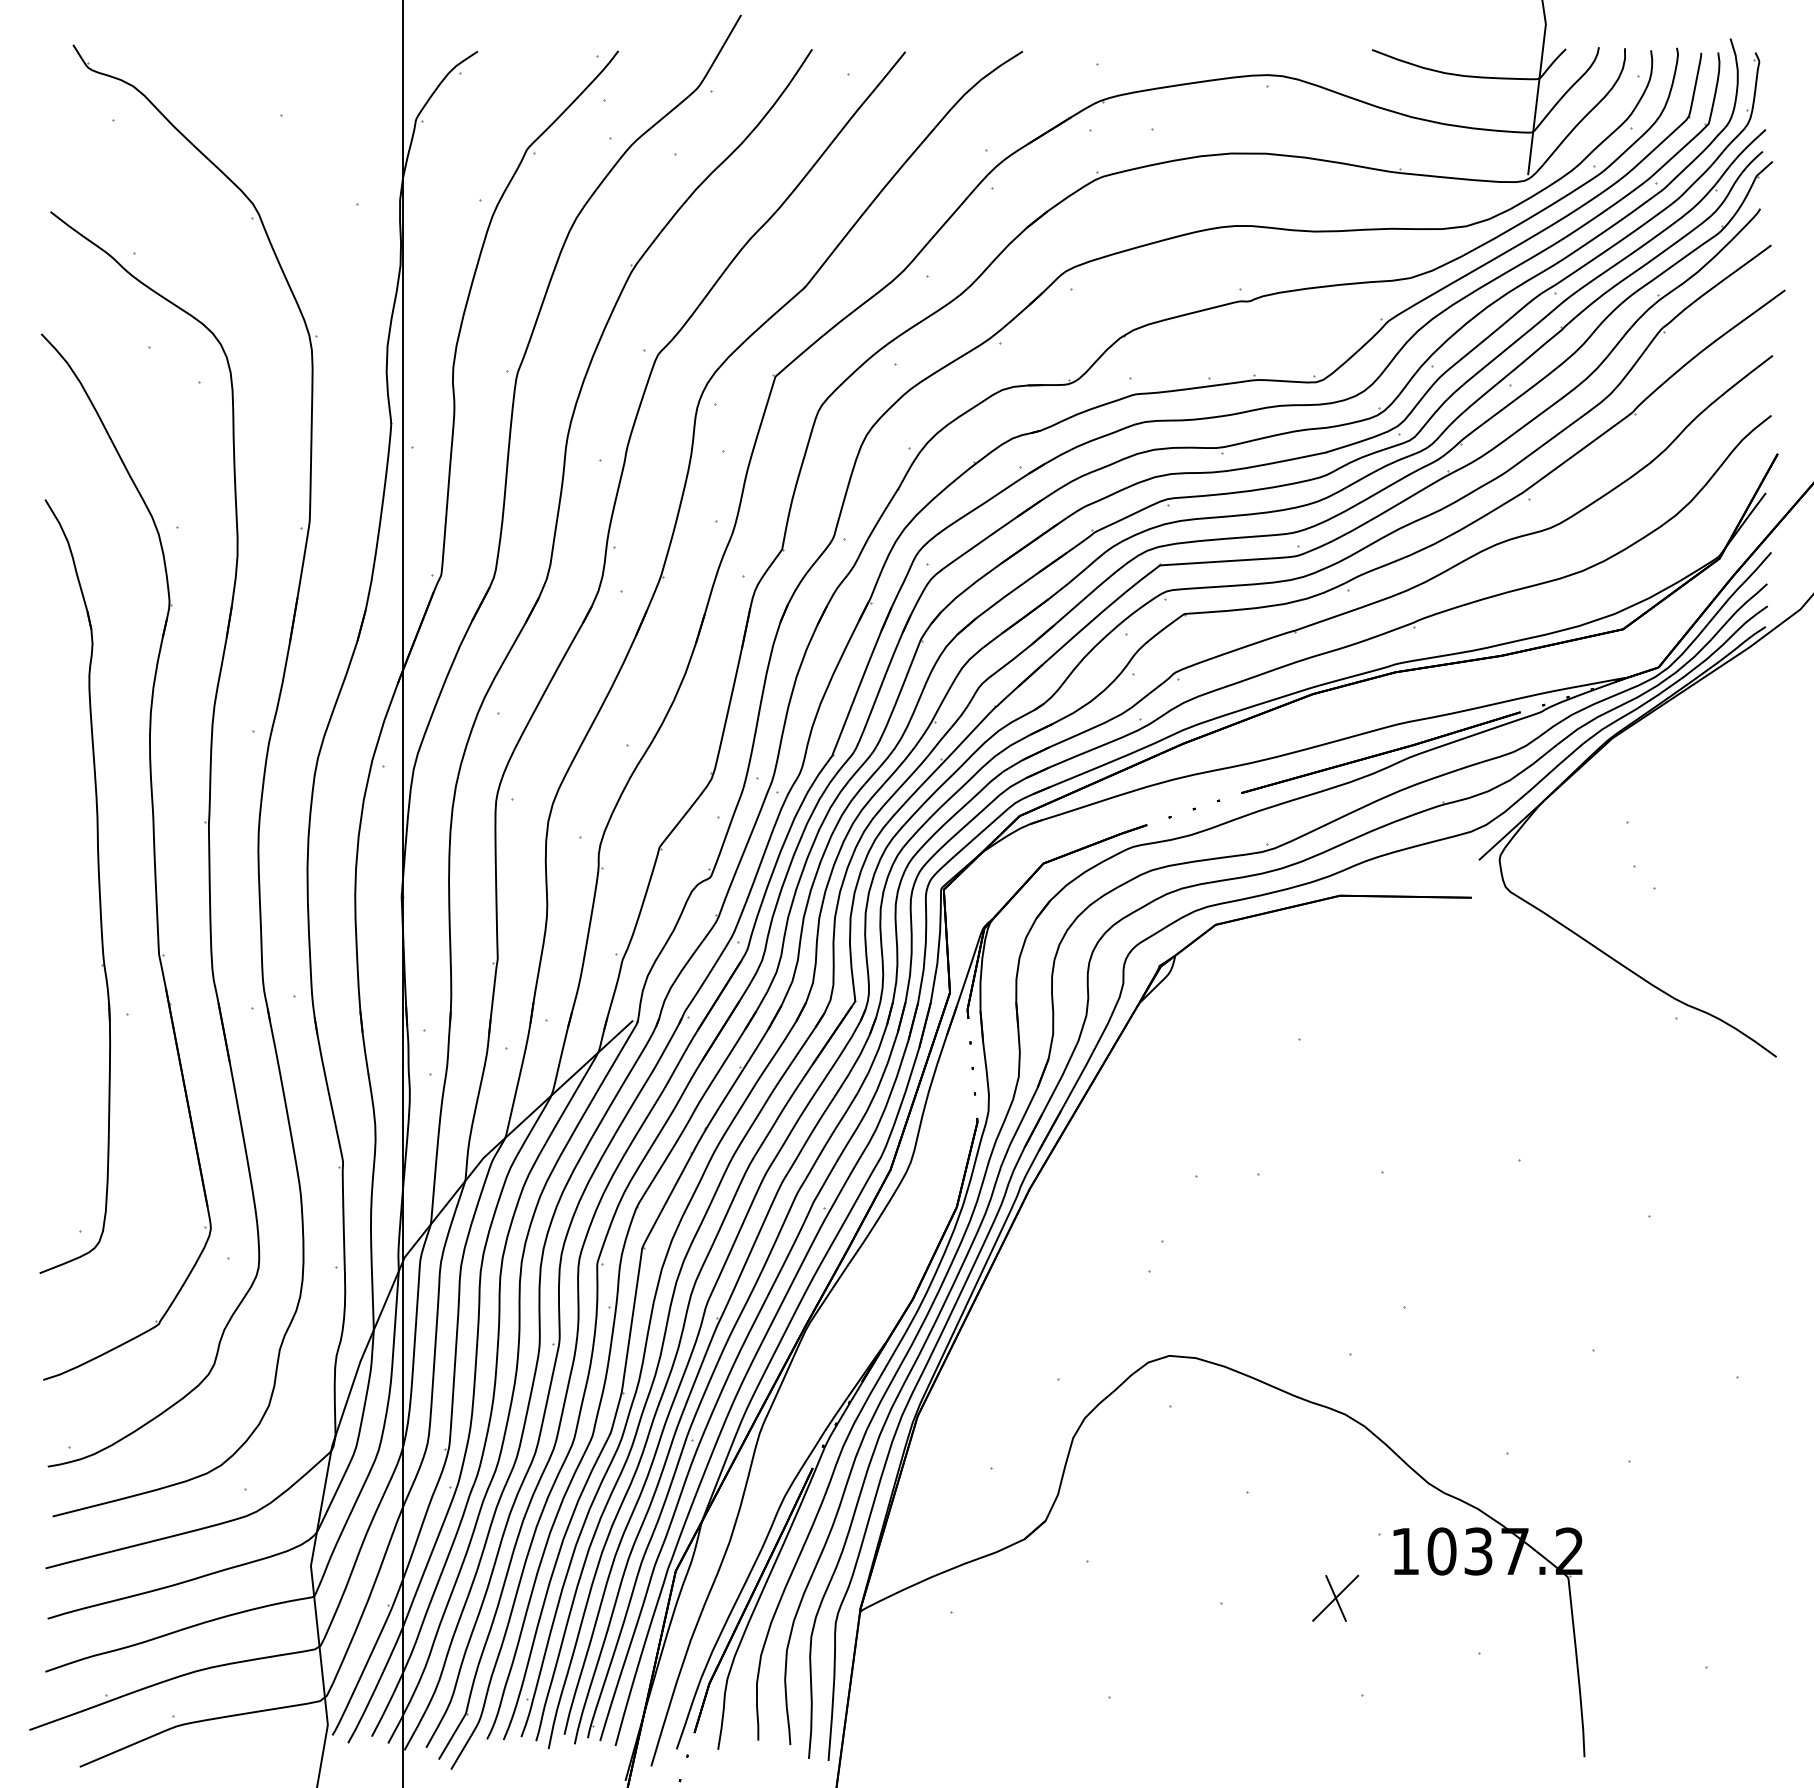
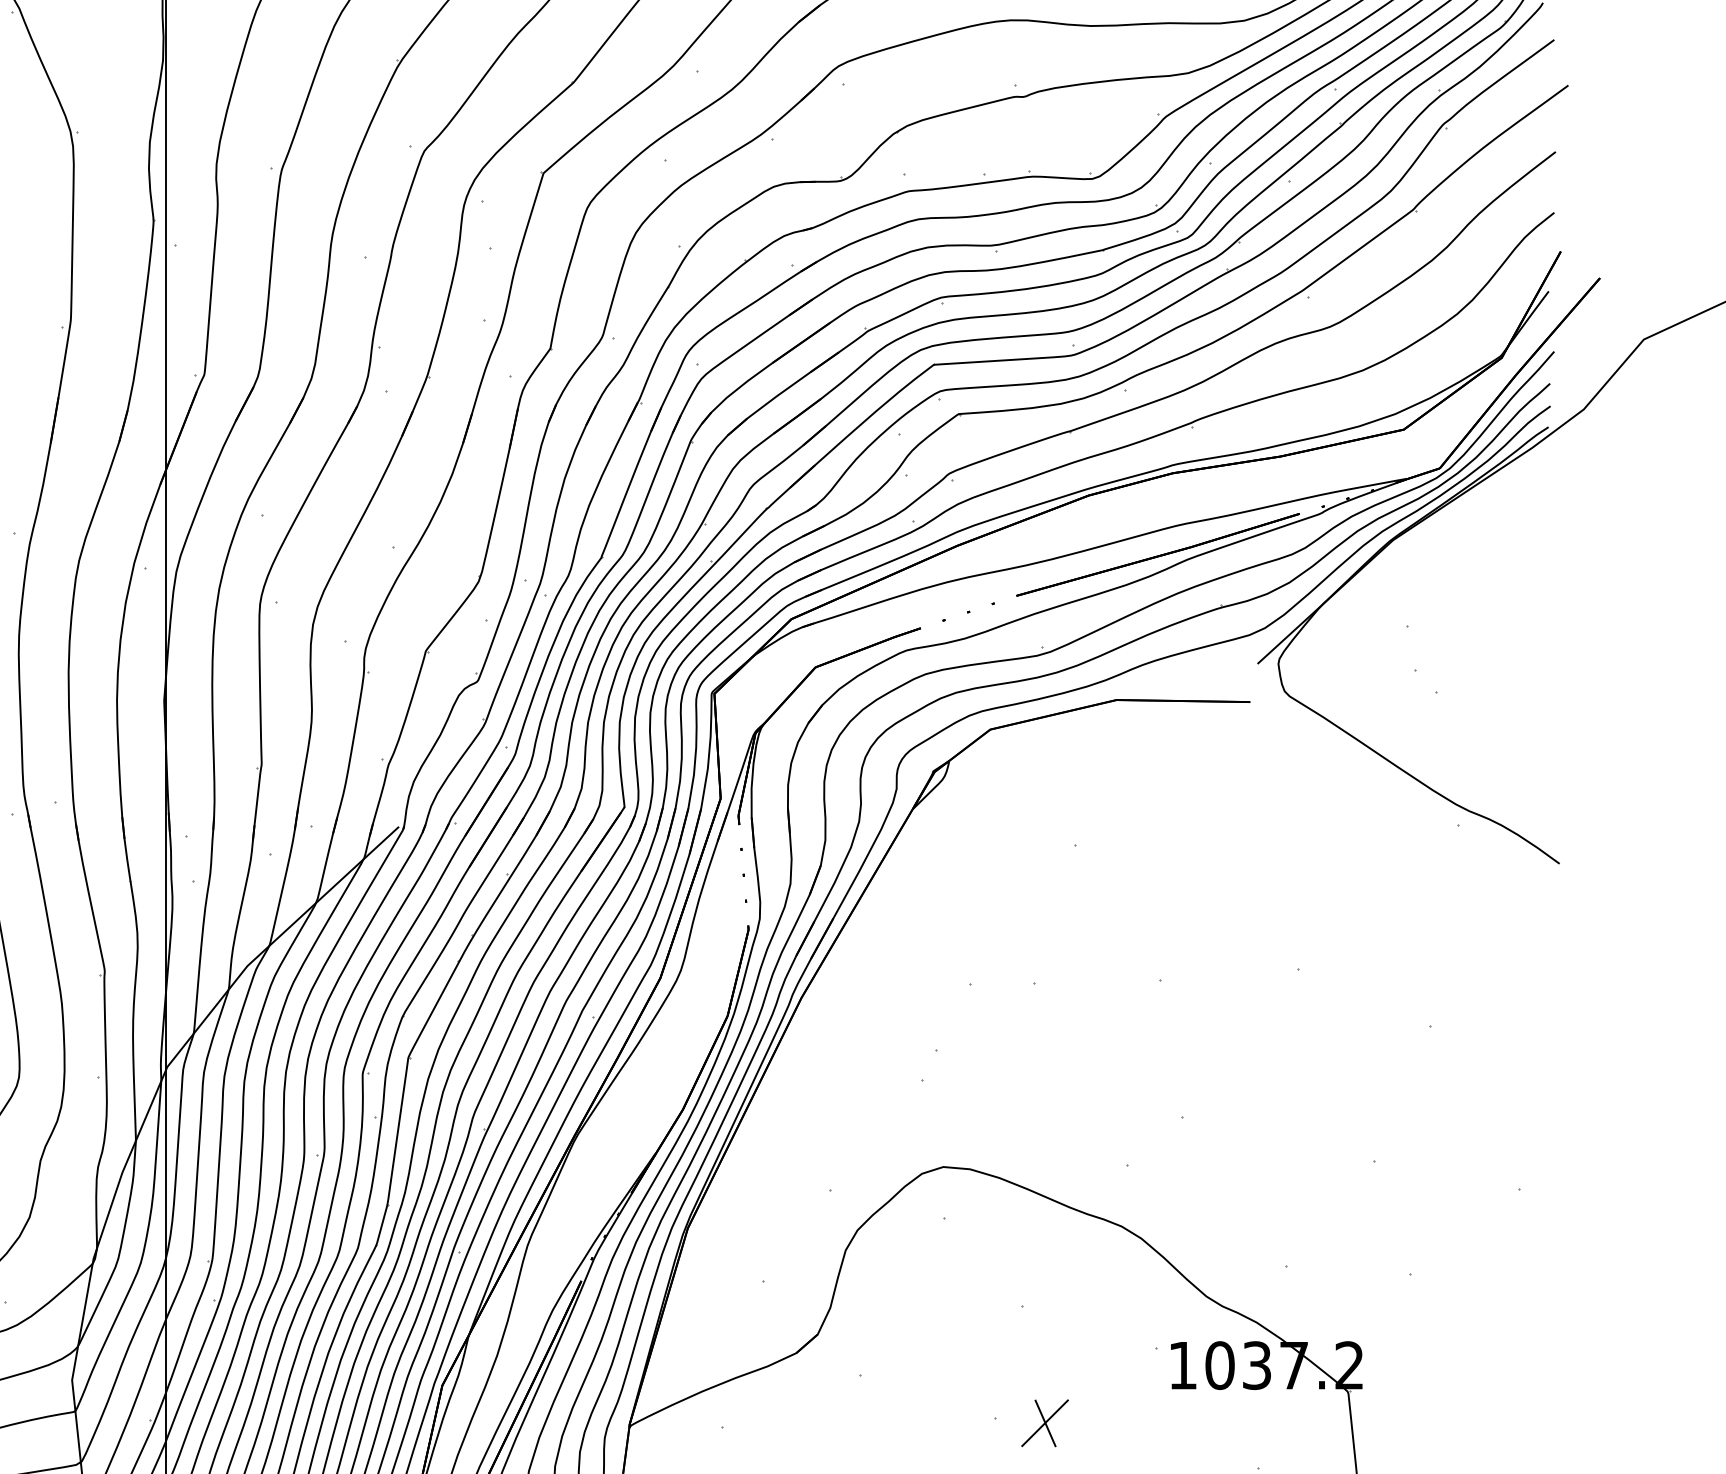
part: (1335, 1597) -> (1044, 1422), moved

